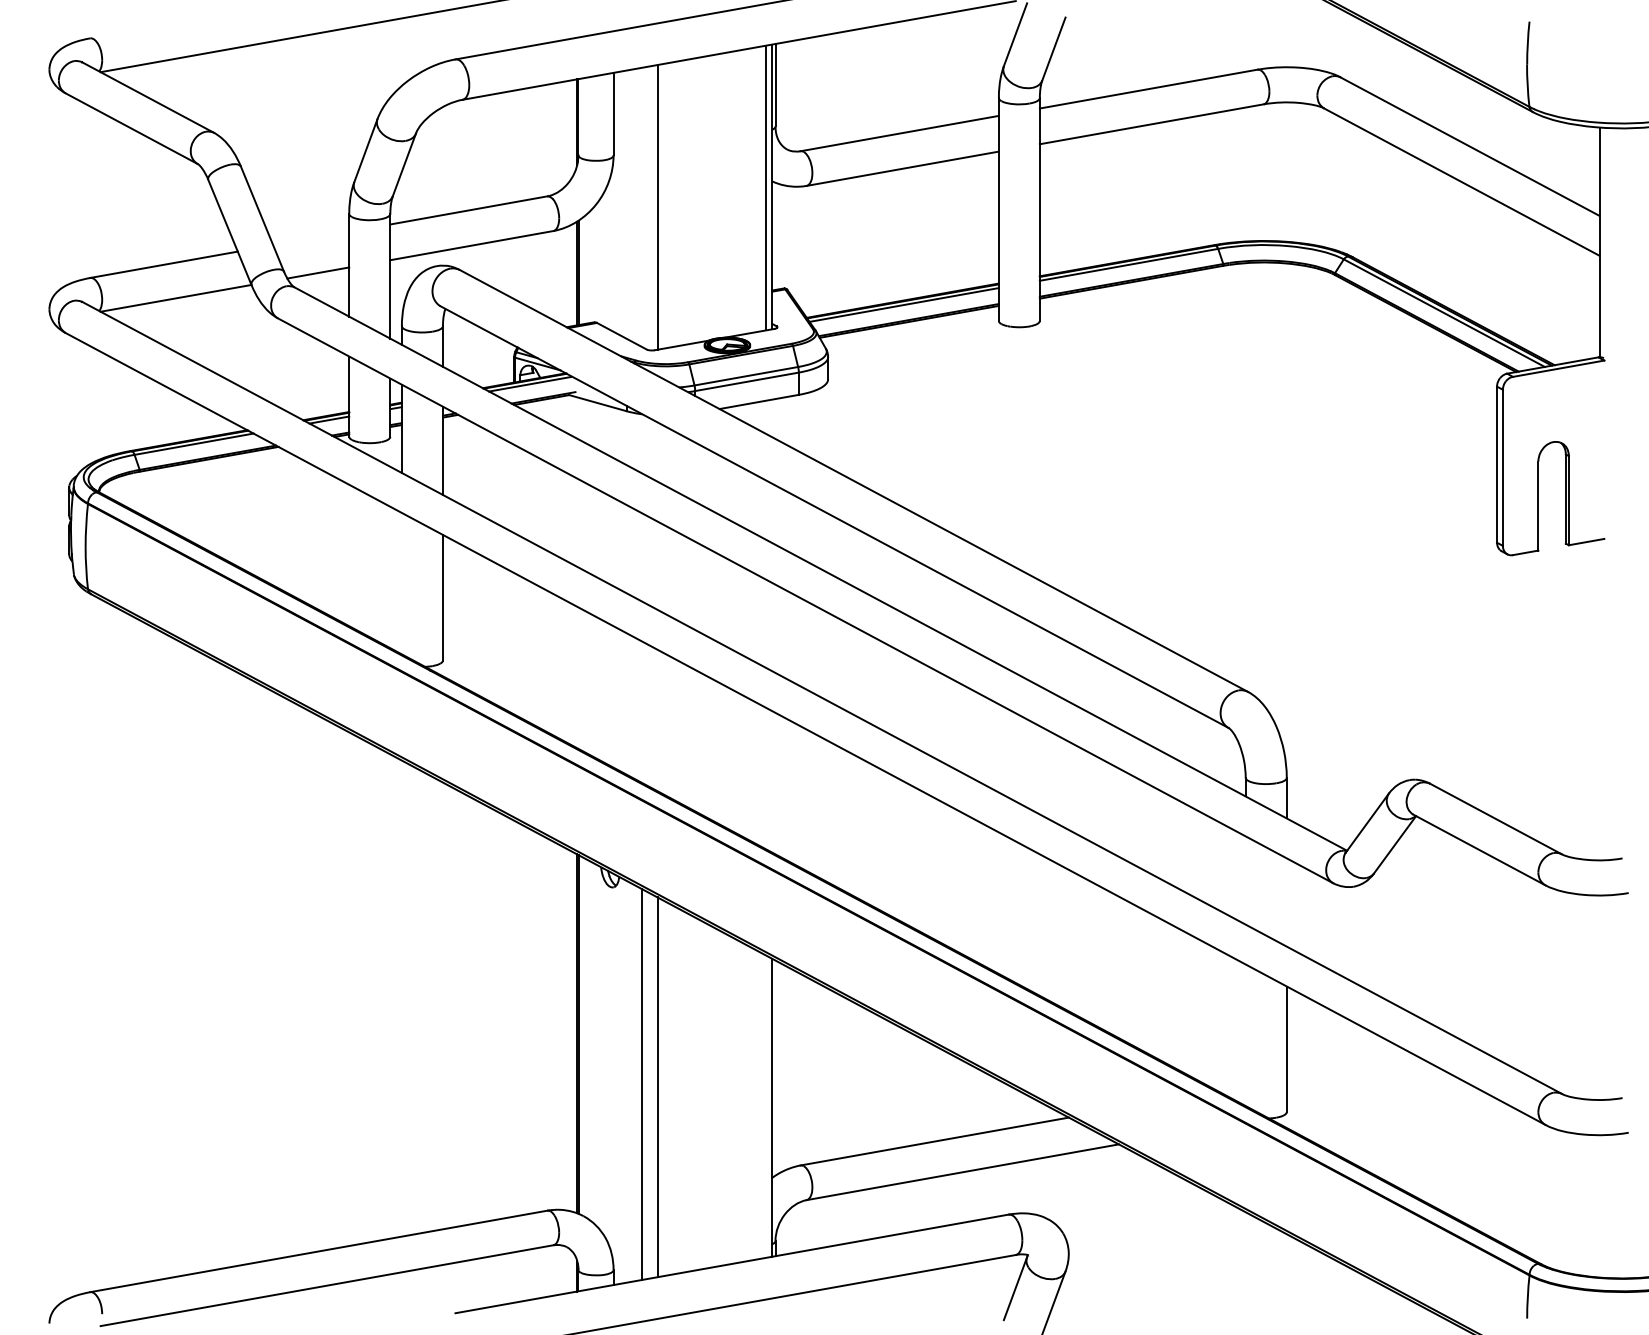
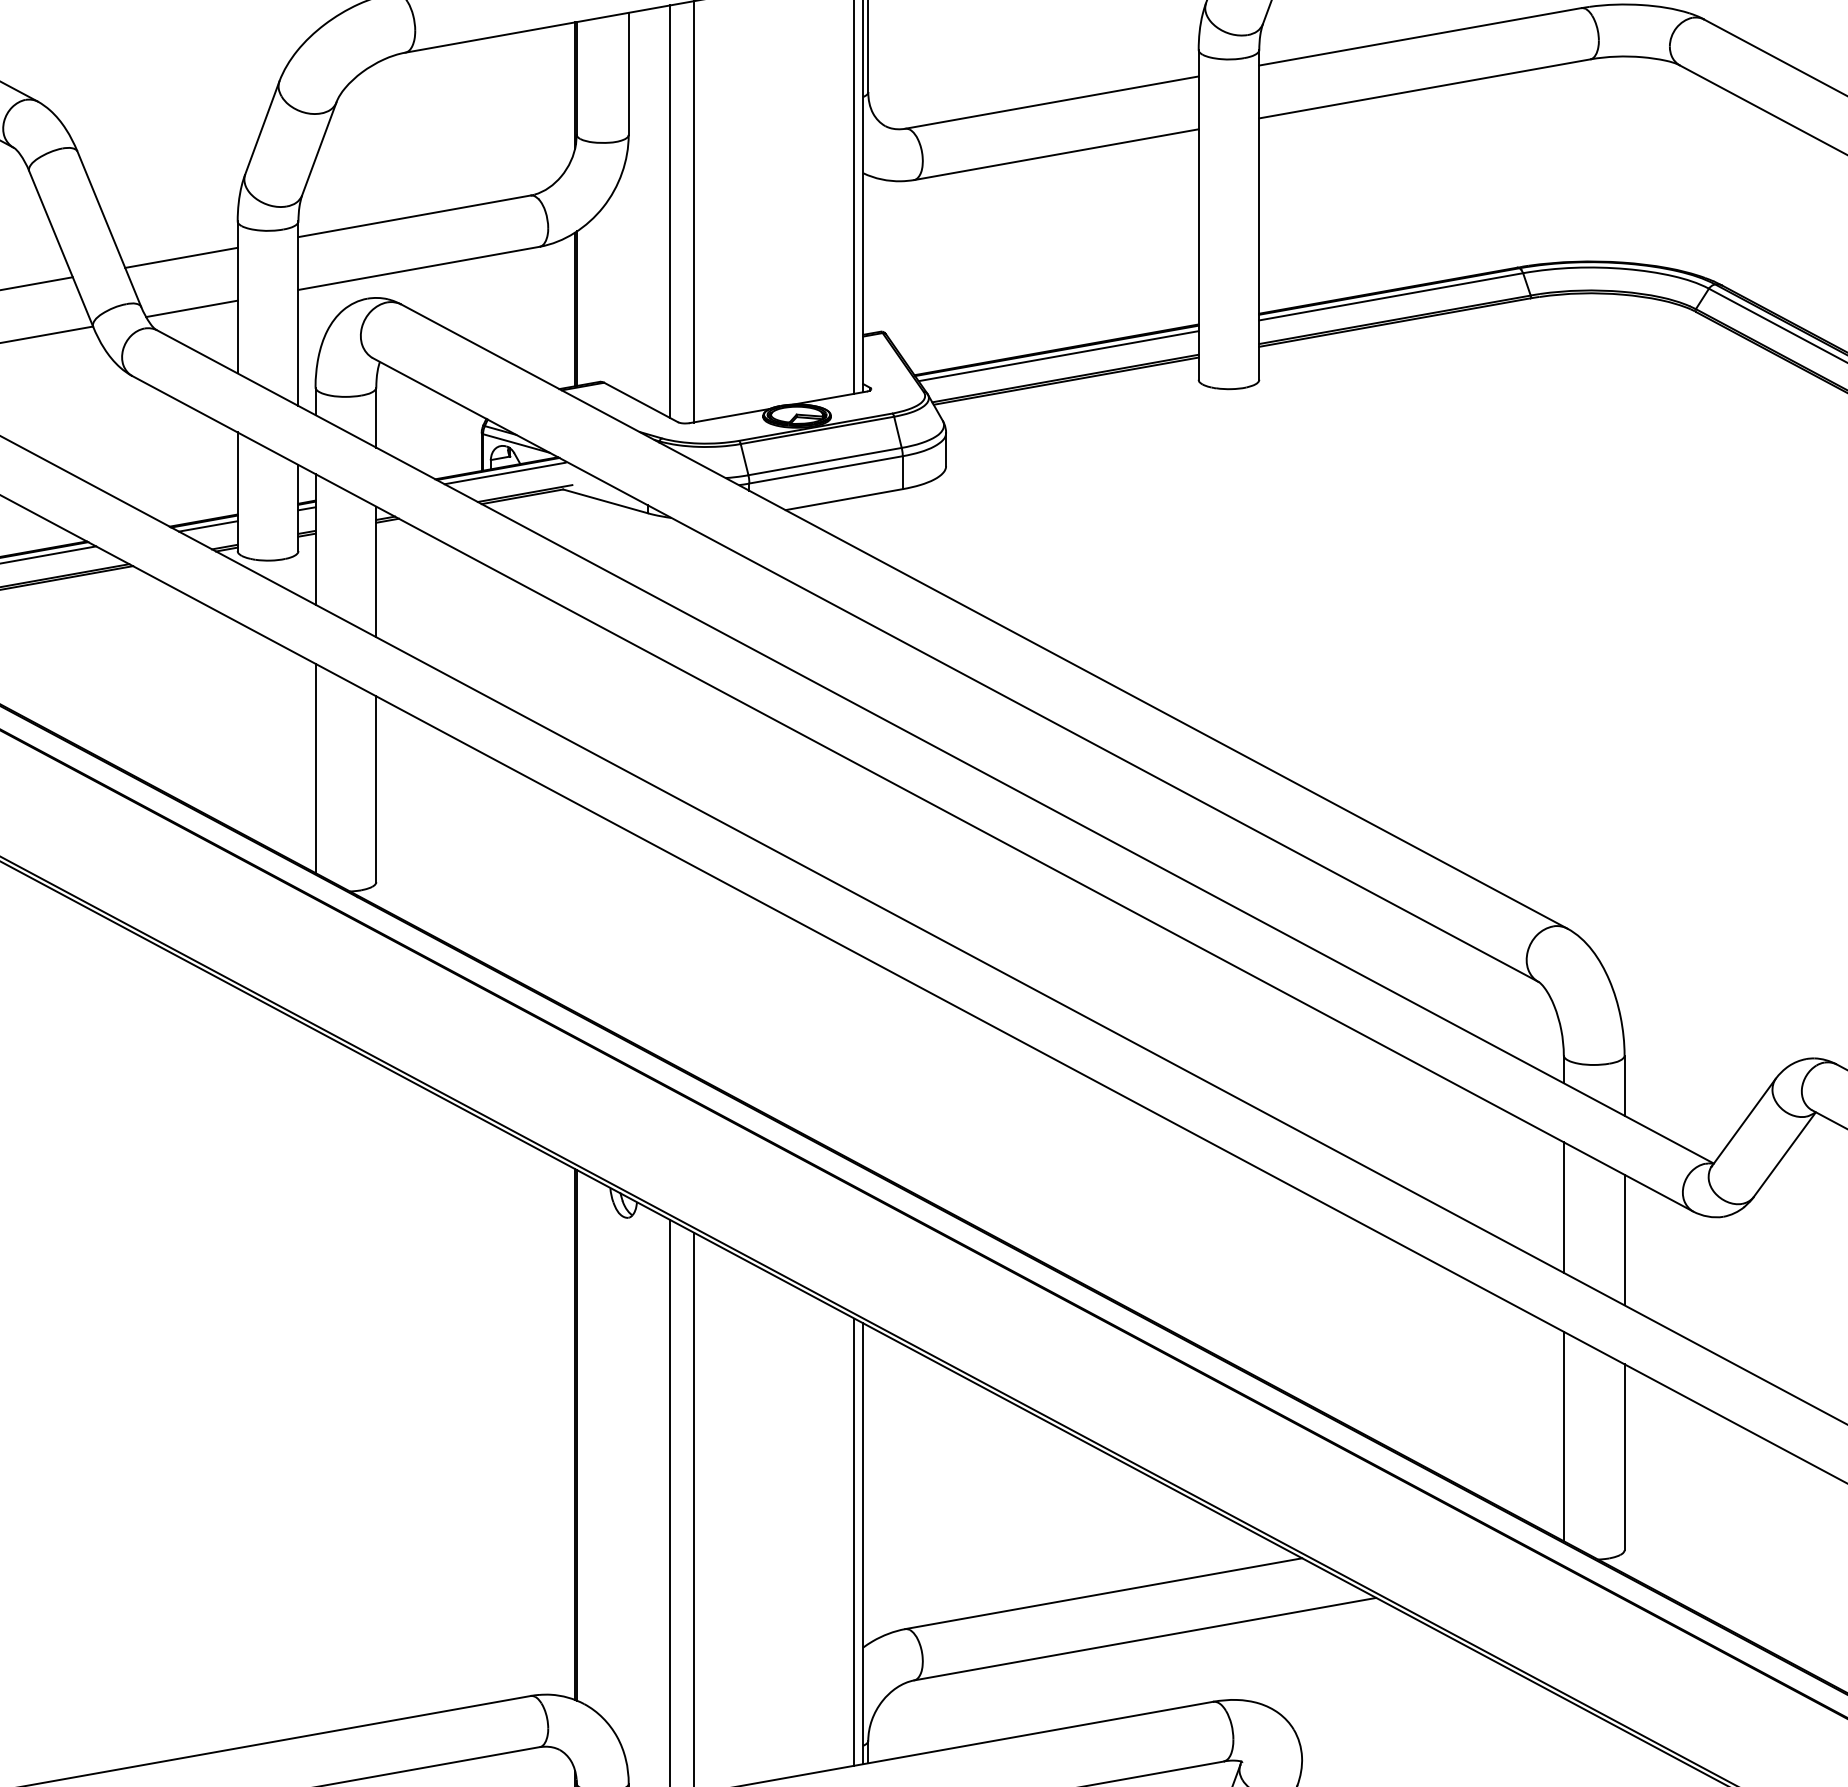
line: (641, 206) -> (670, 210), added
line: (311, 238) -> (181, 257), added
line: (401, 583) -> (314, 768), added
line: (1245, 880) -> (1563, 1207), added
line: (1286, 902) -> (1624, 1240), added
line: (1245, 1035) -> (1563, 1436), added
line: (766, 1106) -> (854, 1541), added

